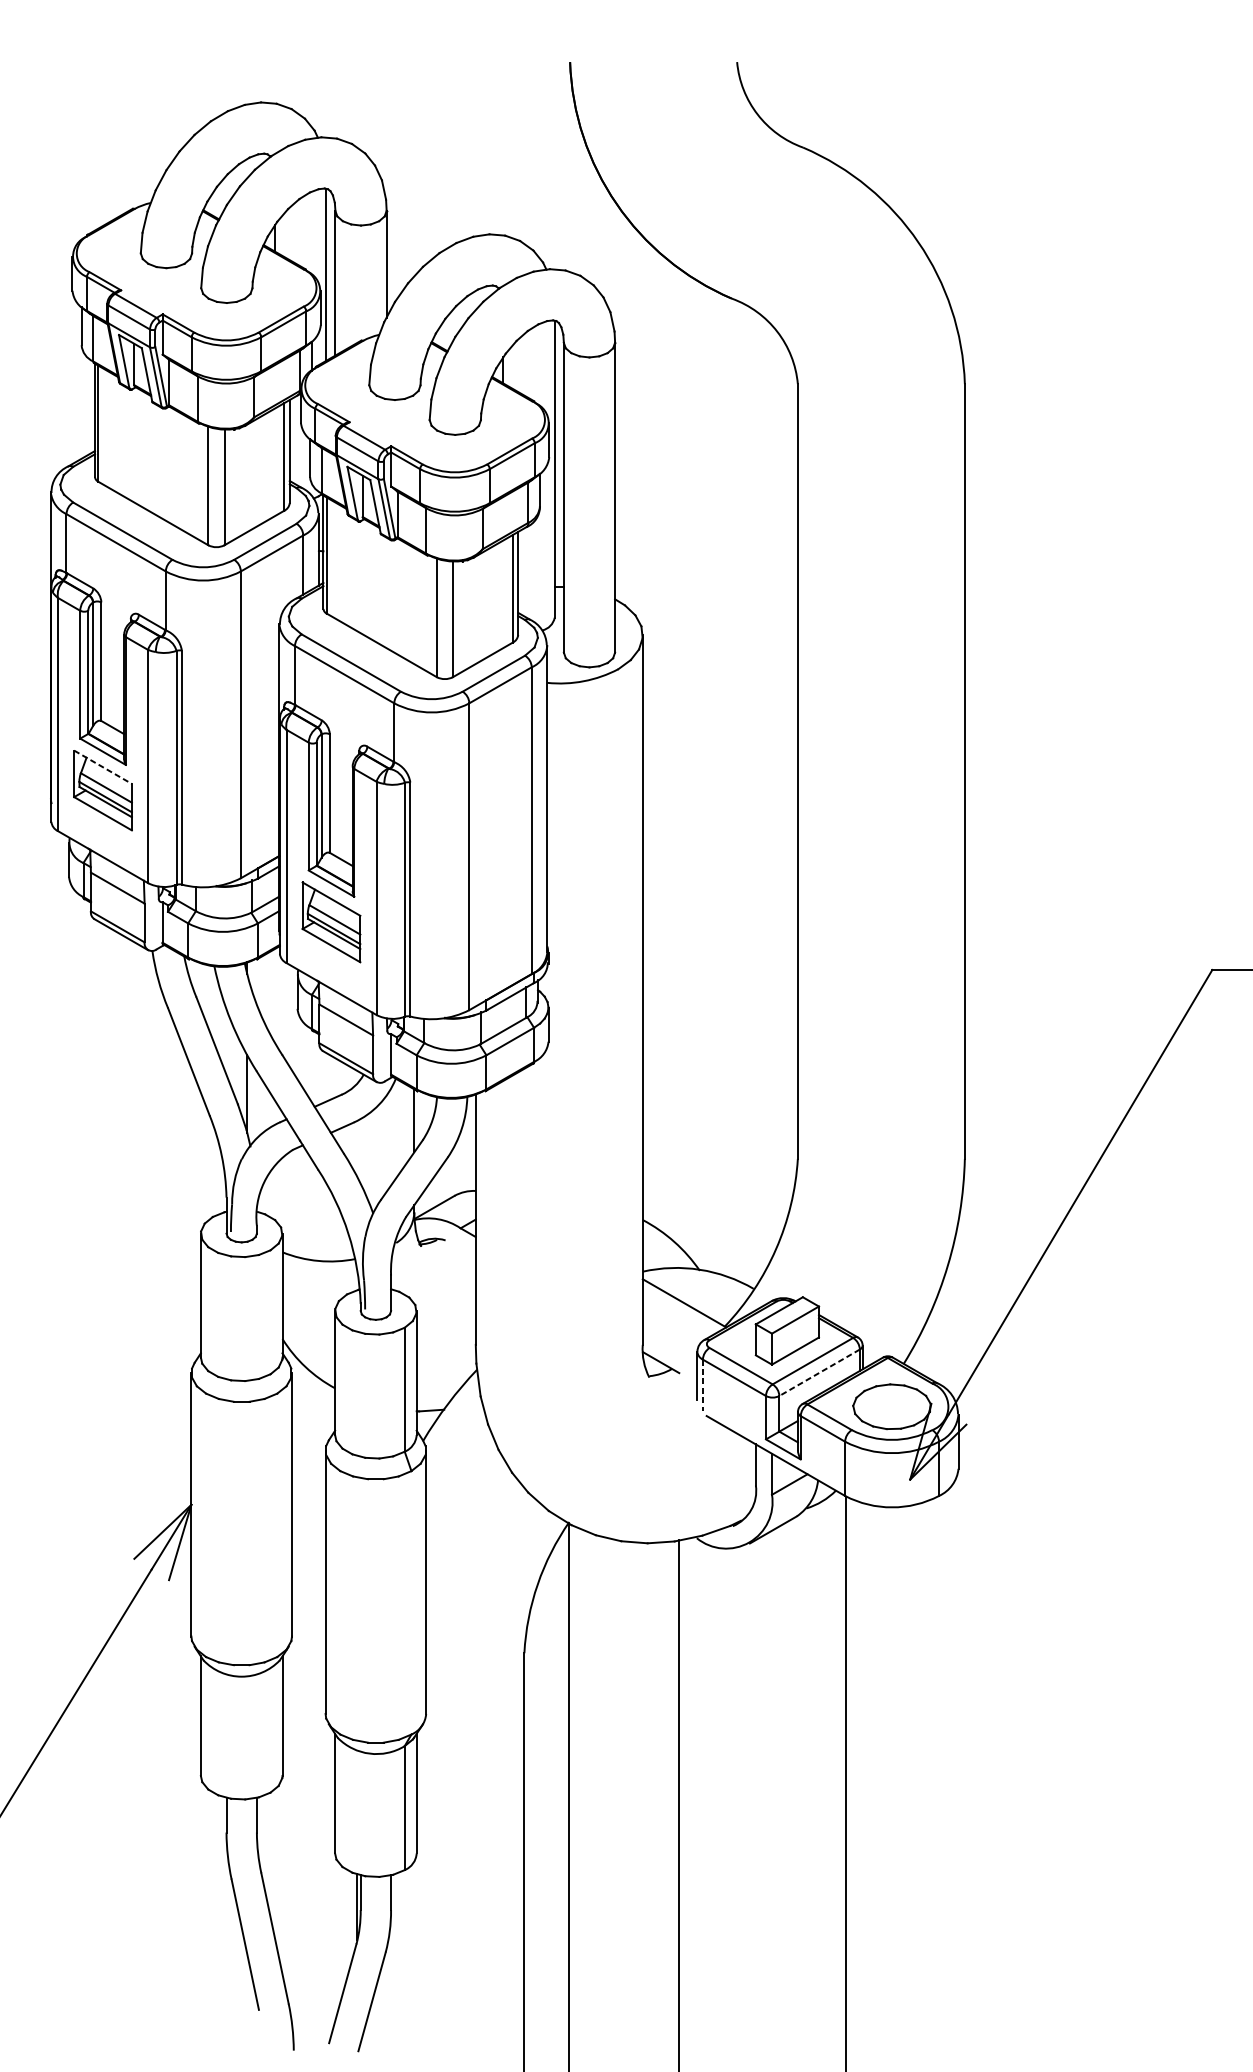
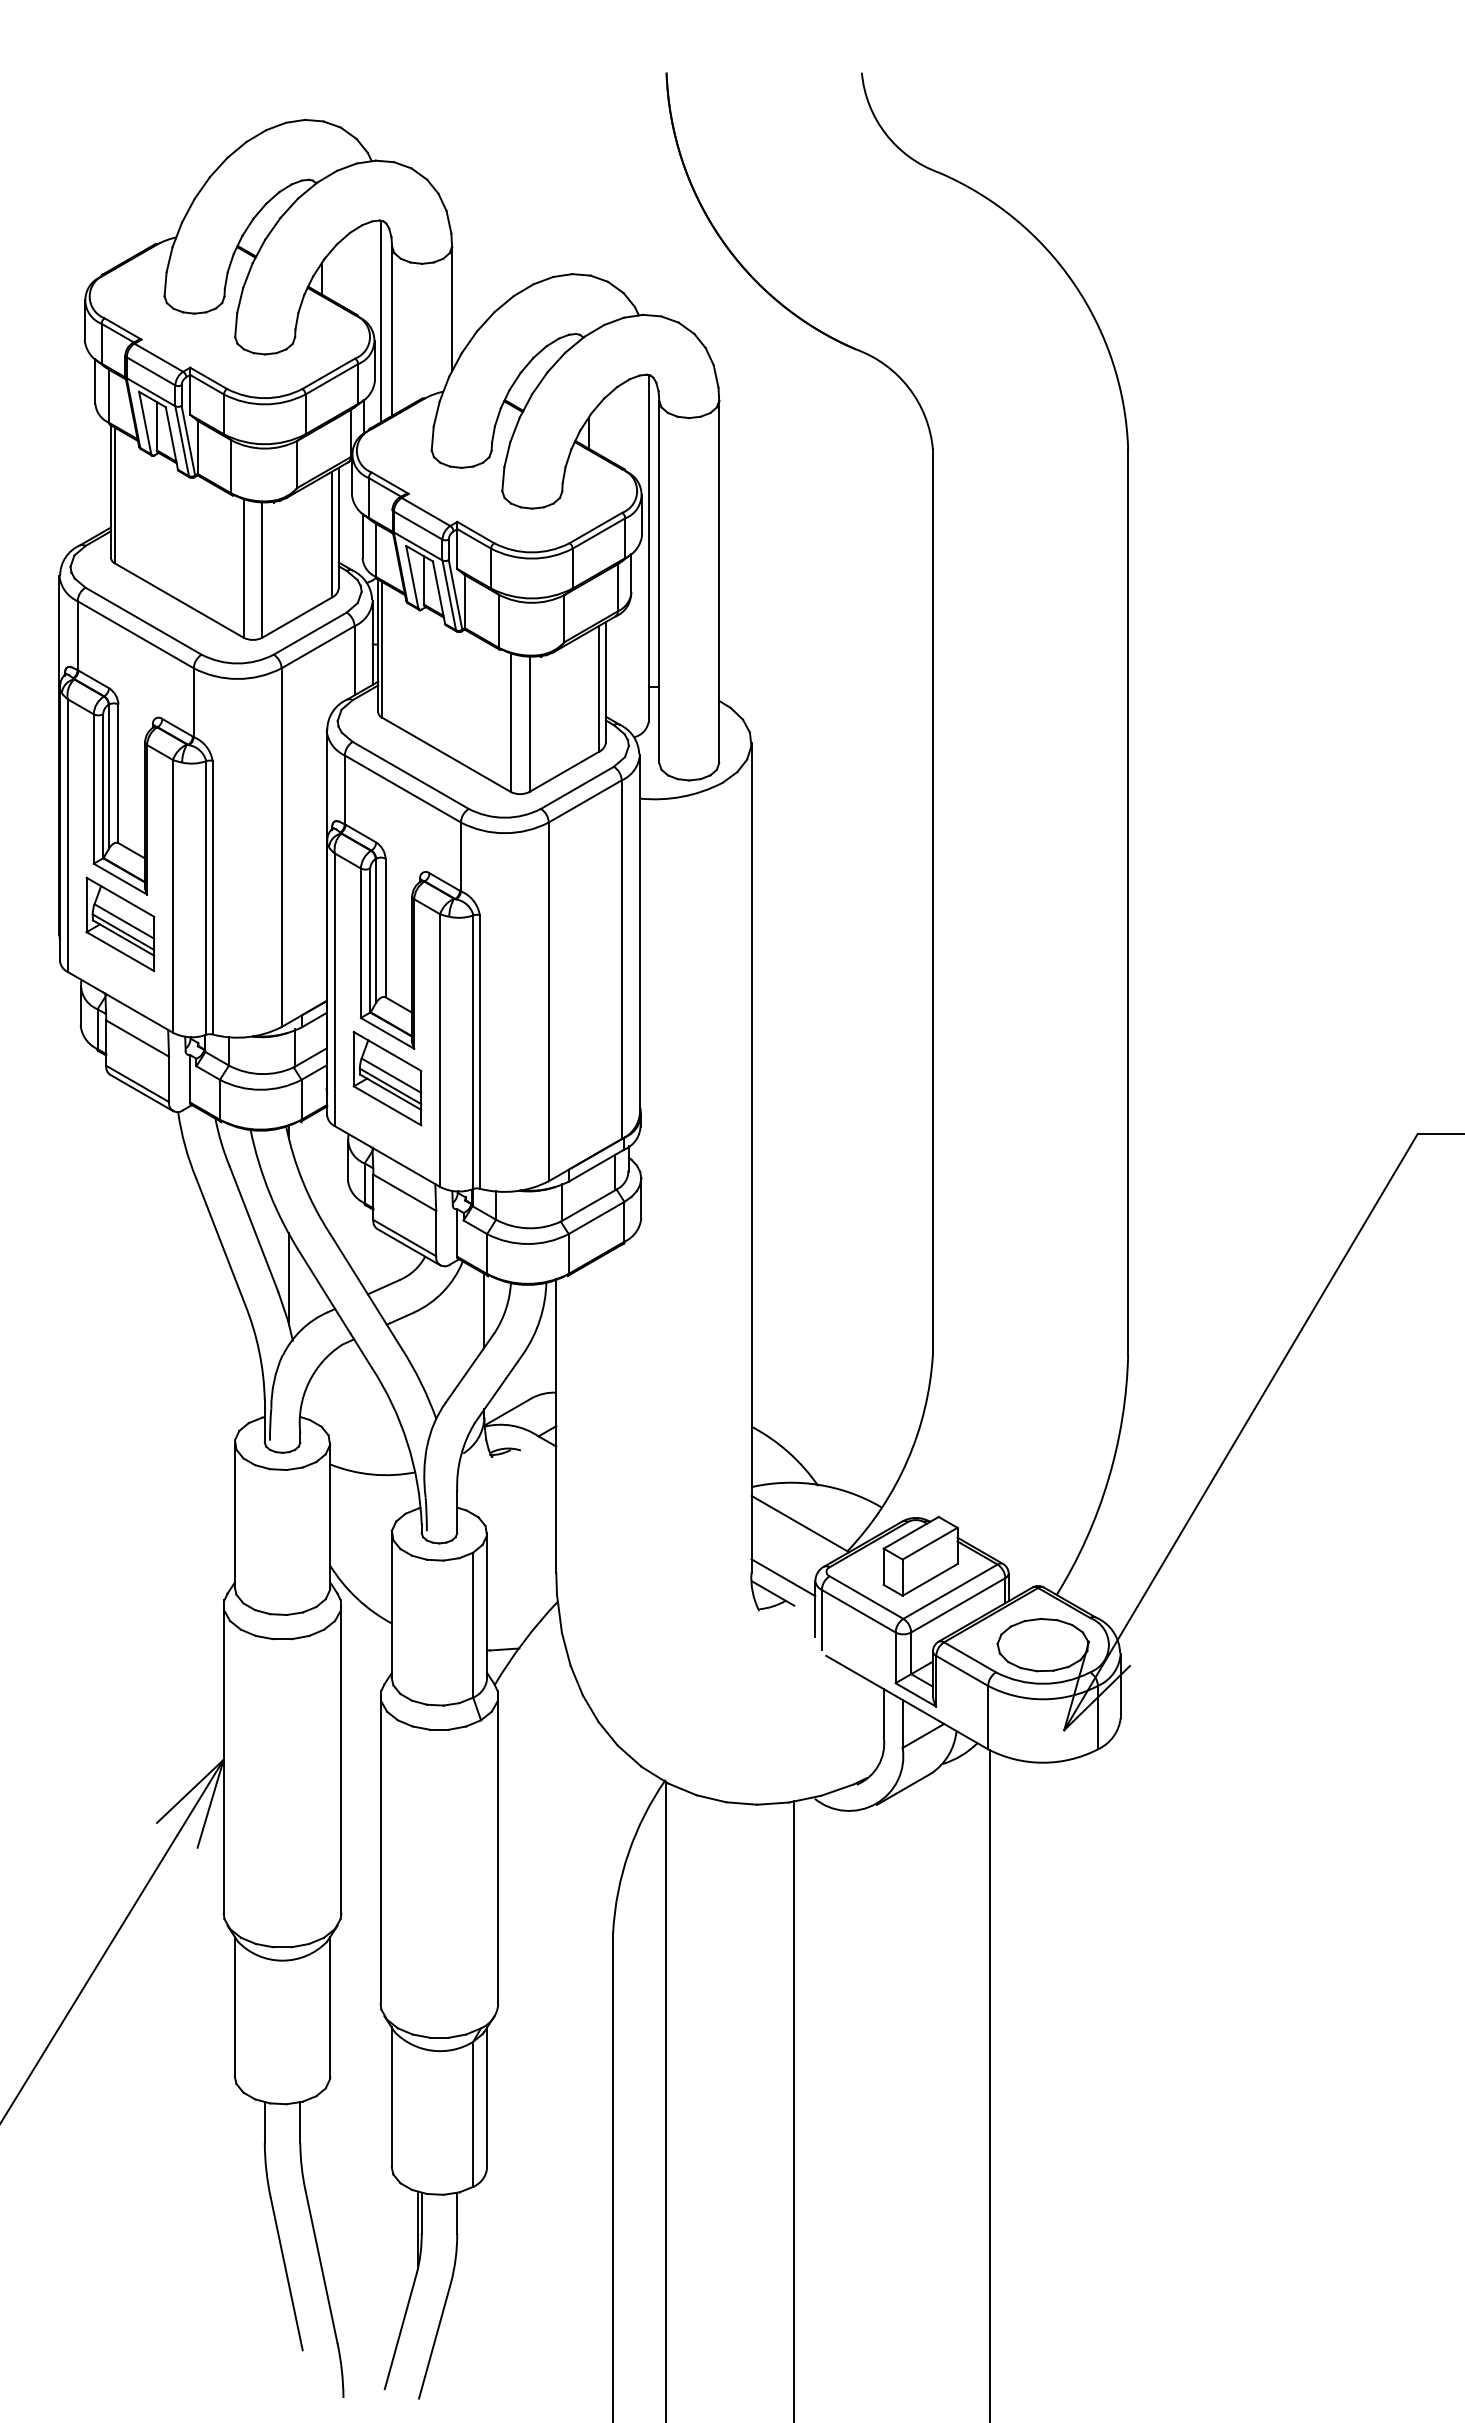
line: (103, 767) -> (120, 897), dashed -> solid
line: (670, 1349) -> (783, 1577), added
line: (818, 1372) -> (957, 1605), dashed -> solid
line: (702, 1384) -> (821, 1619), dashed -> solid

